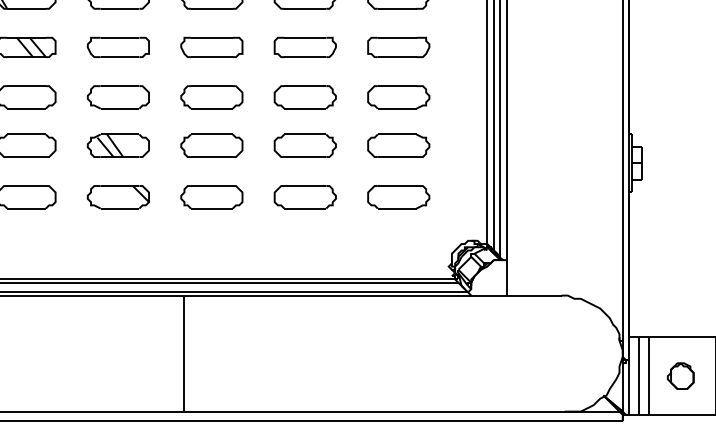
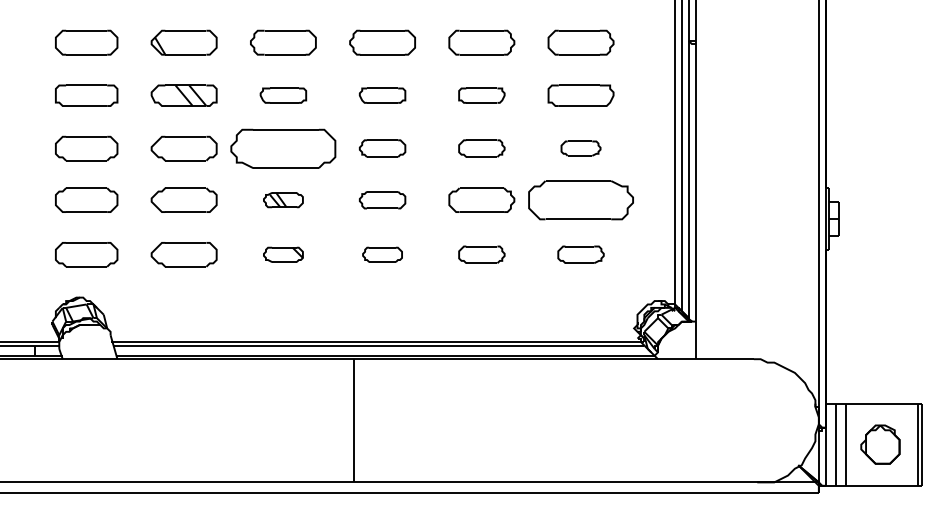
part: (118, 47) -> (283, 95), size x0.7
part: (211, 47) -> (382, 95), size x0.7
part: (305, 47) -> (481, 95), size x0.7
part: (118, 97) -> (283, 148), size x1.6
part: (211, 97) -> (382, 148), size x0.7
part: (305, 97) -> (481, 148), size x0.7
part: (398, 97) -> (580, 148), size x0.6
part: (118, 145) -> (283, 199), size x0.6
part: (211, 145) -> (382, 199), size x0.7
part: (398, 145) -> (580, 199), size x1.6
part: (118, 196) -> (283, 254), size x0.6
part: (211, 196) -> (382, 254), size x0.6
part: (305, 196) -> (481, 254), size x0.7
part: (398, 196) -> (580, 254), size x0.7
part: (680, 375) -> (880, 444), size x1.4

